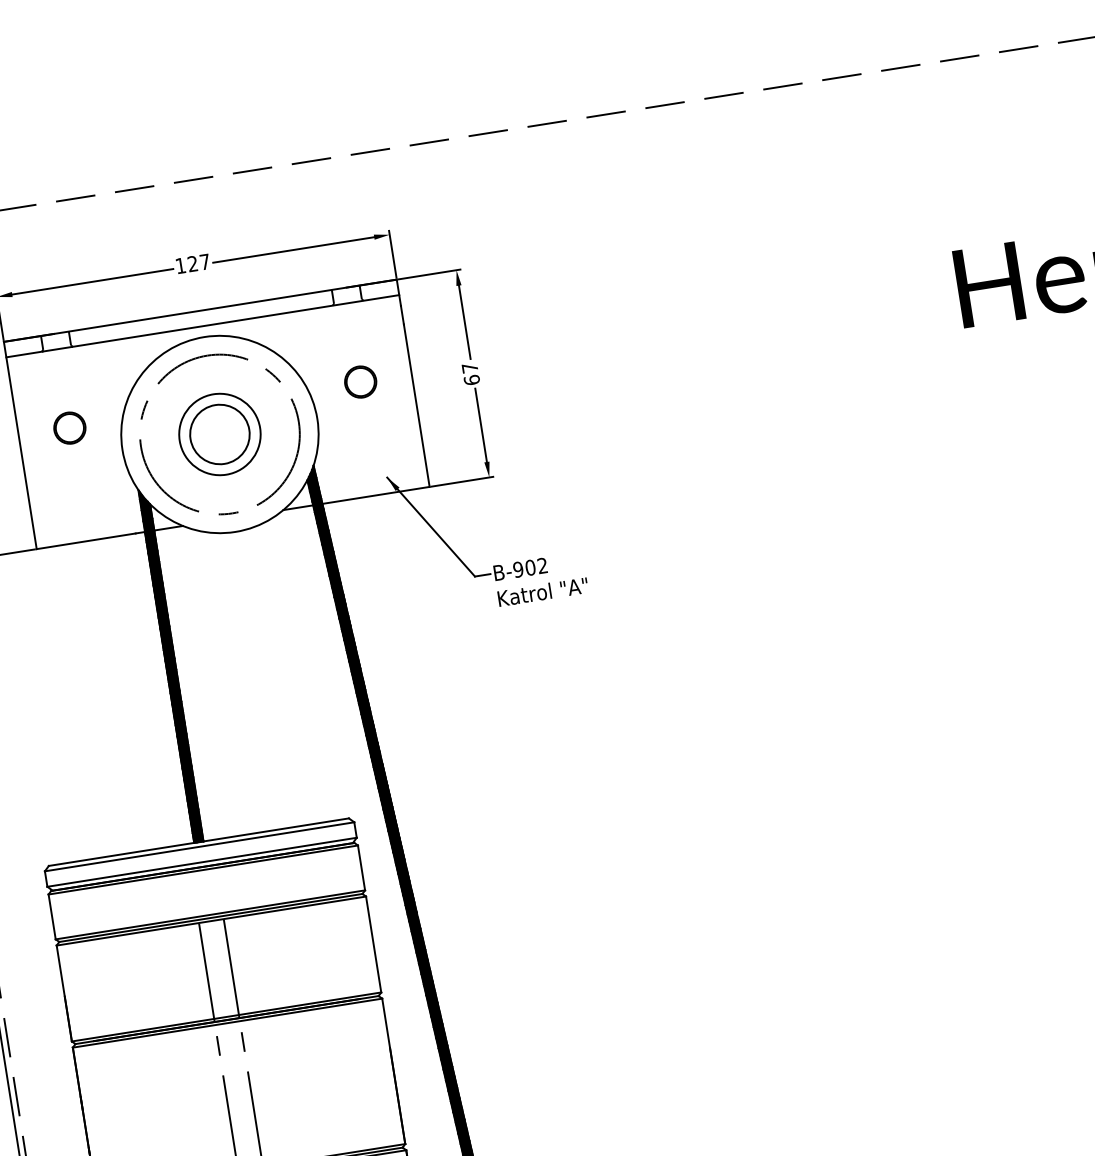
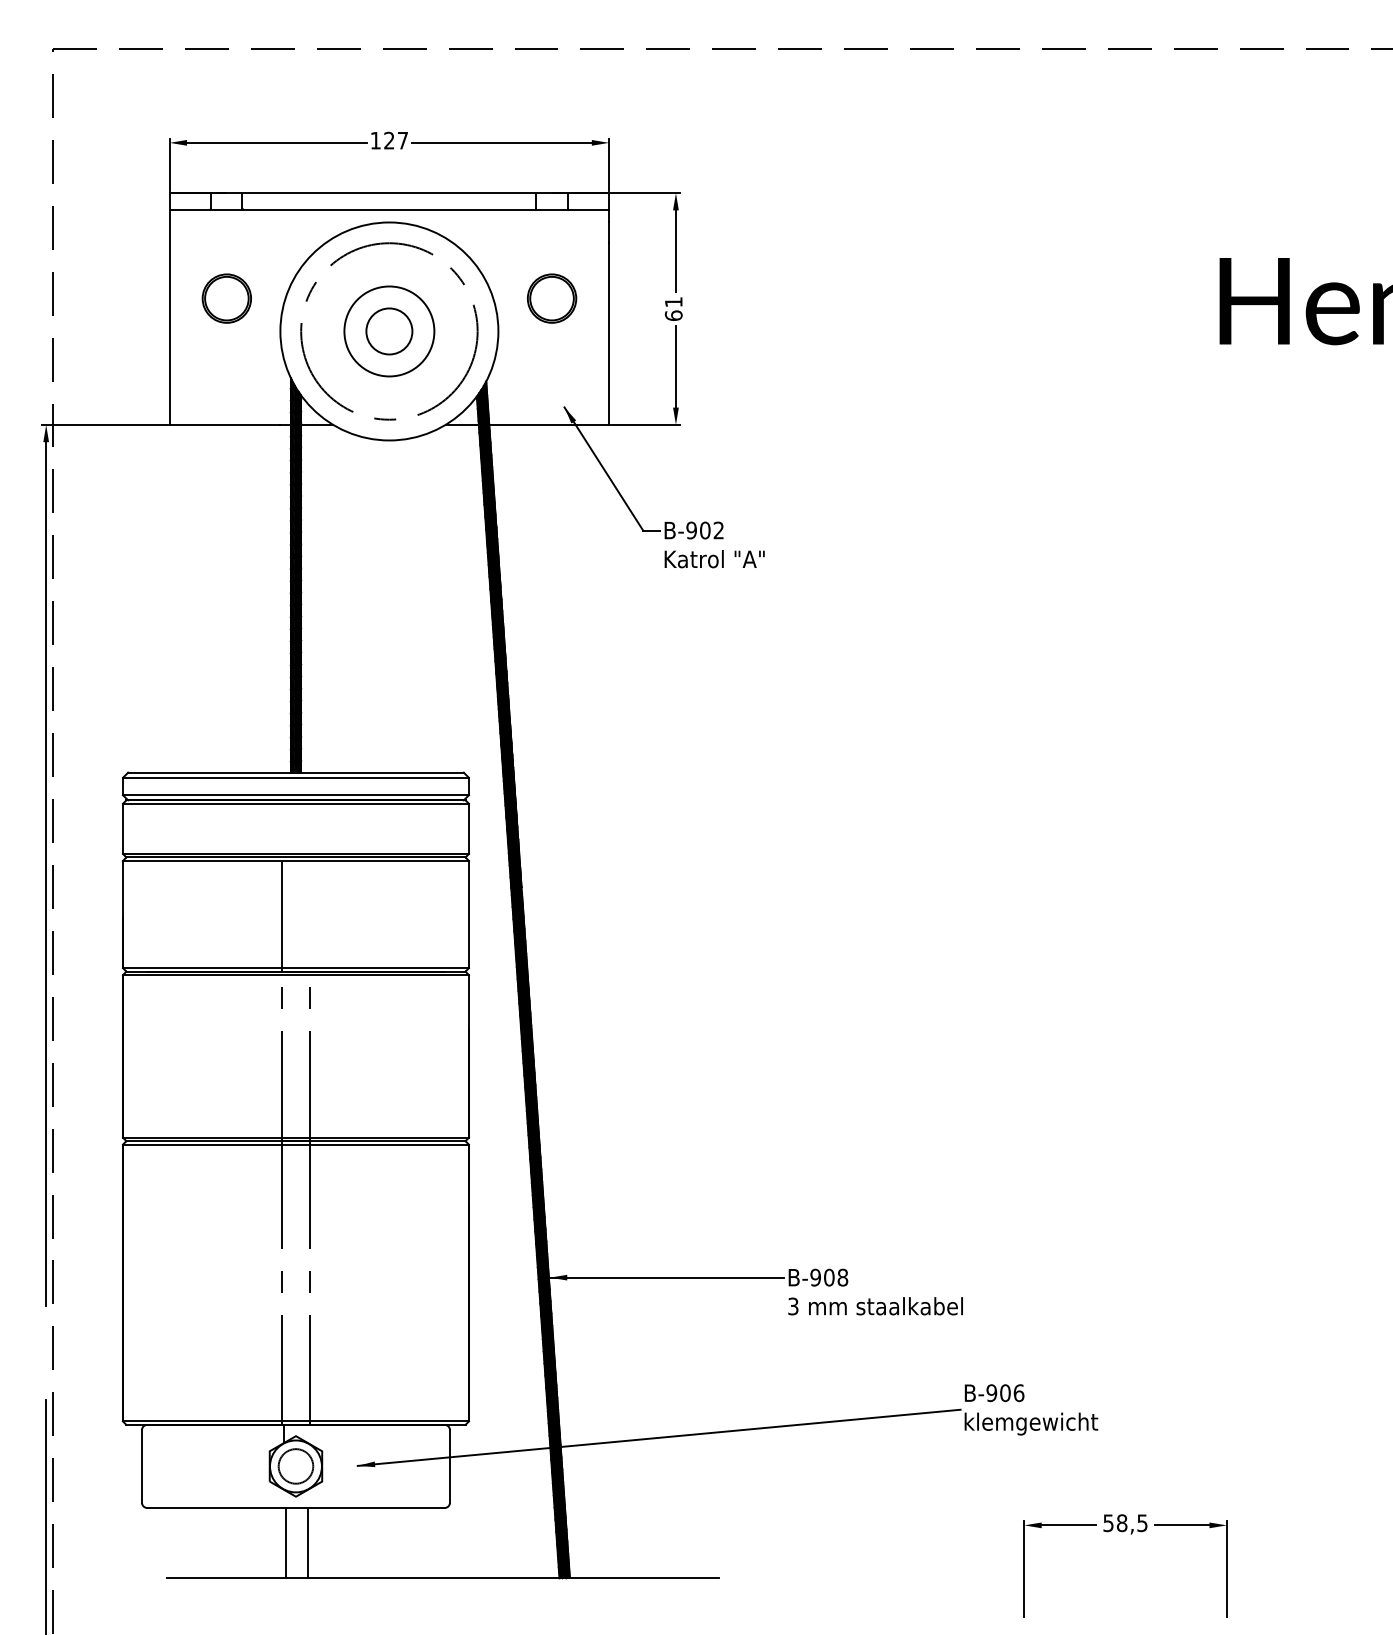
text: (469, 368) -> (673, 302), 67 -> 61
part: (360, 382) -> (551, 298), size x1.4
part: (69, 428) -> (226, 298), size x1.4
circle: (220, 434) -> (389, 331), size x0.7
line: (231, 967) -> (309, 914), removed

